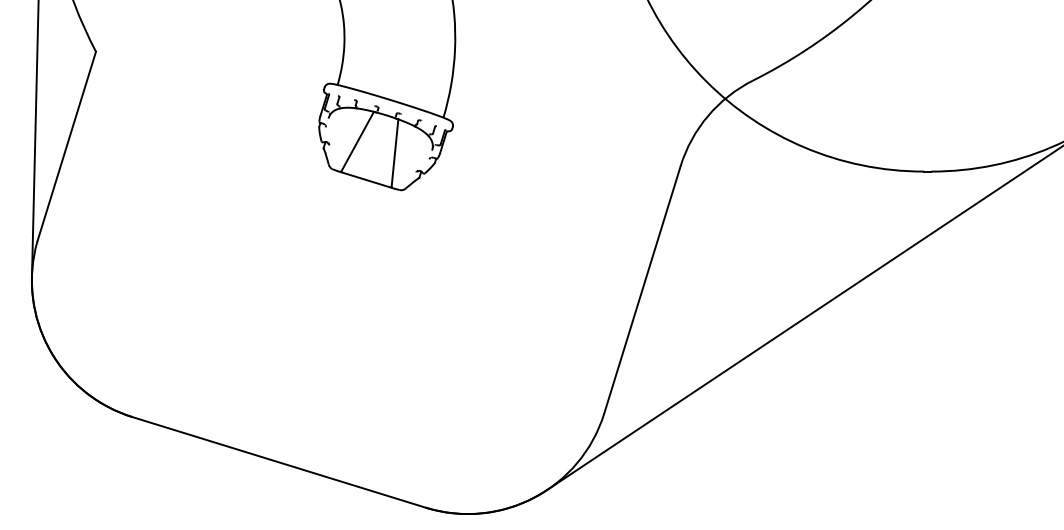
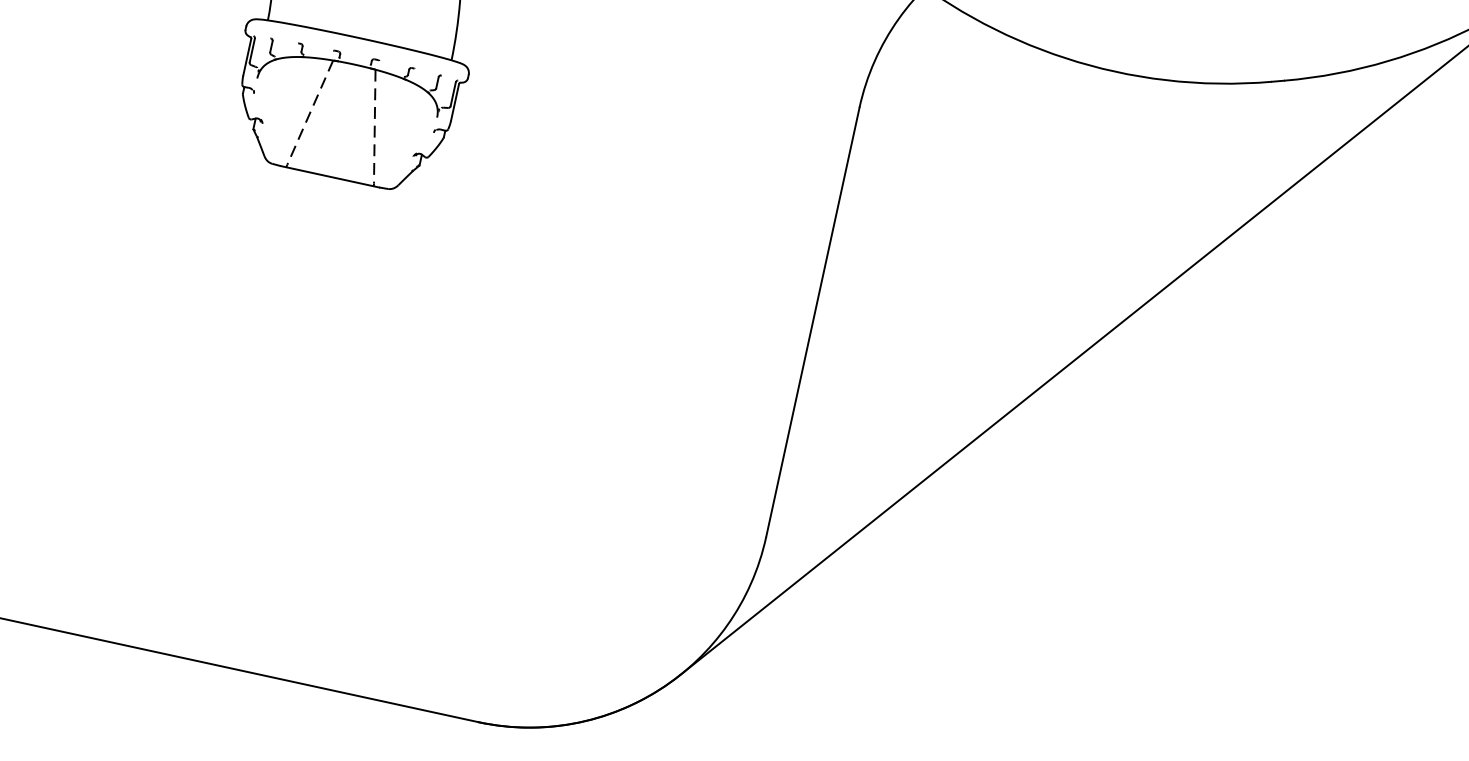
line: (357, 141) -> (309, 113), solid -> dashed
line: (395, 152) -> (375, 126), solid -> dashed

